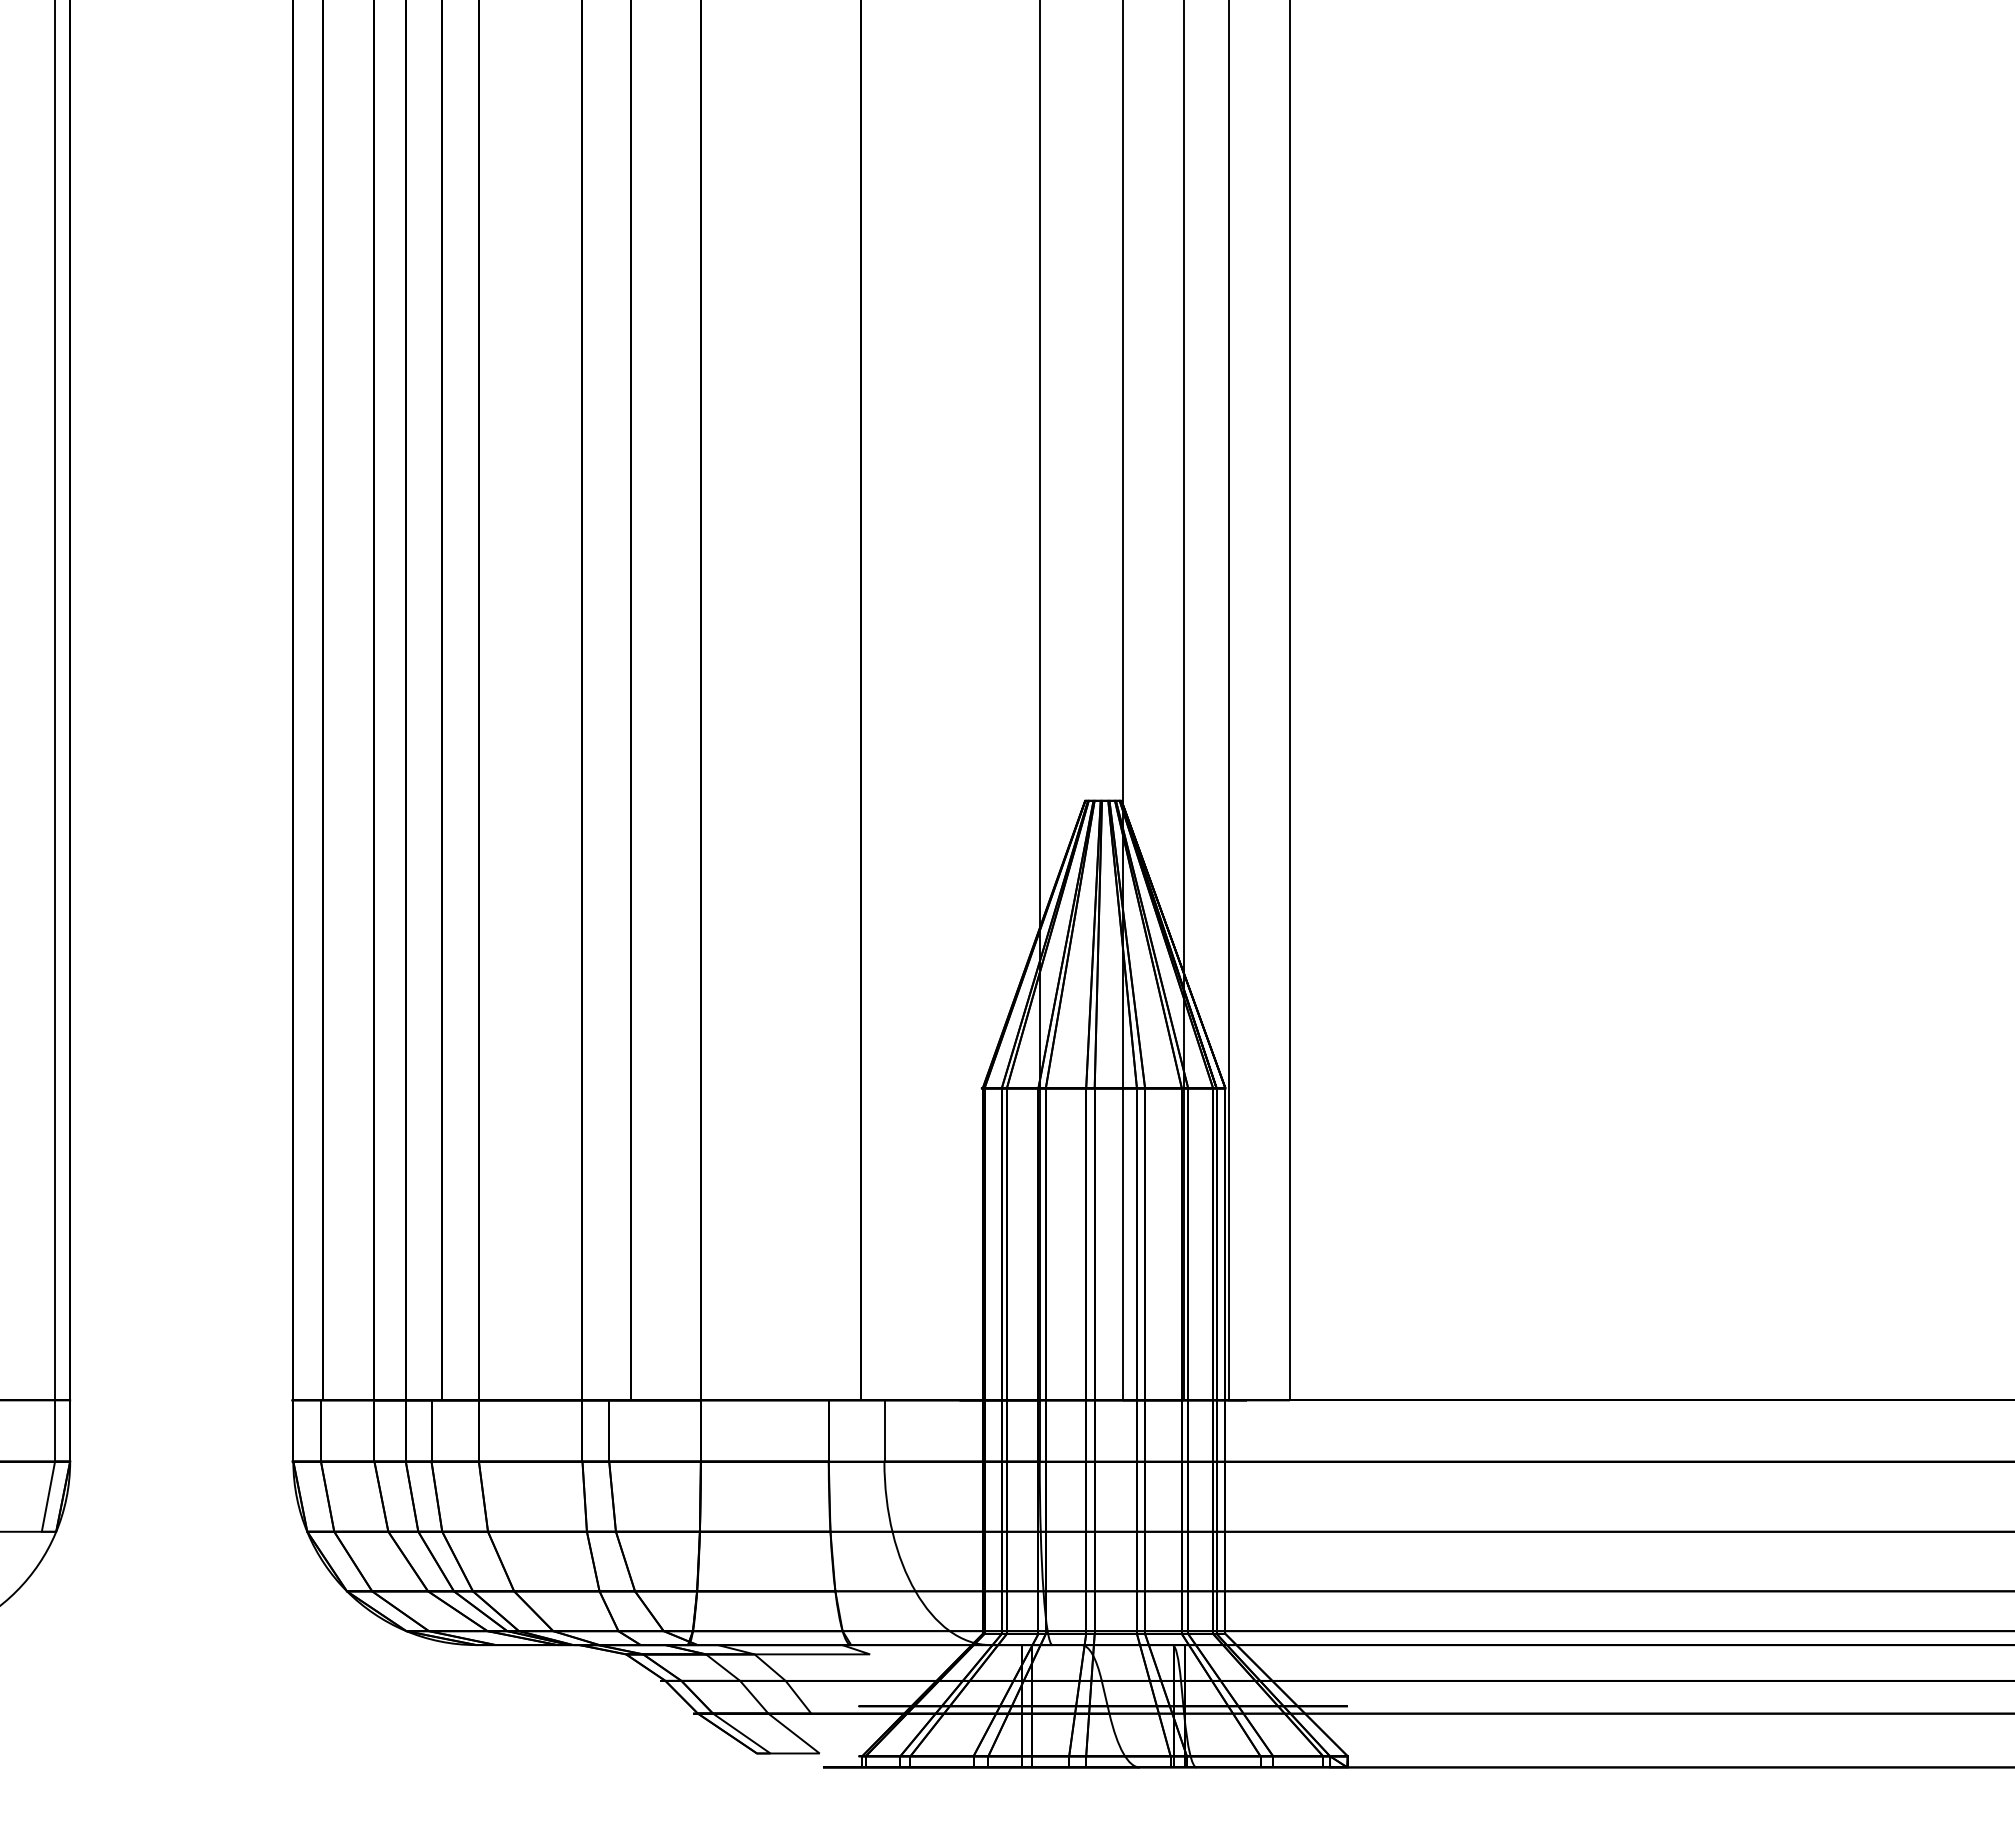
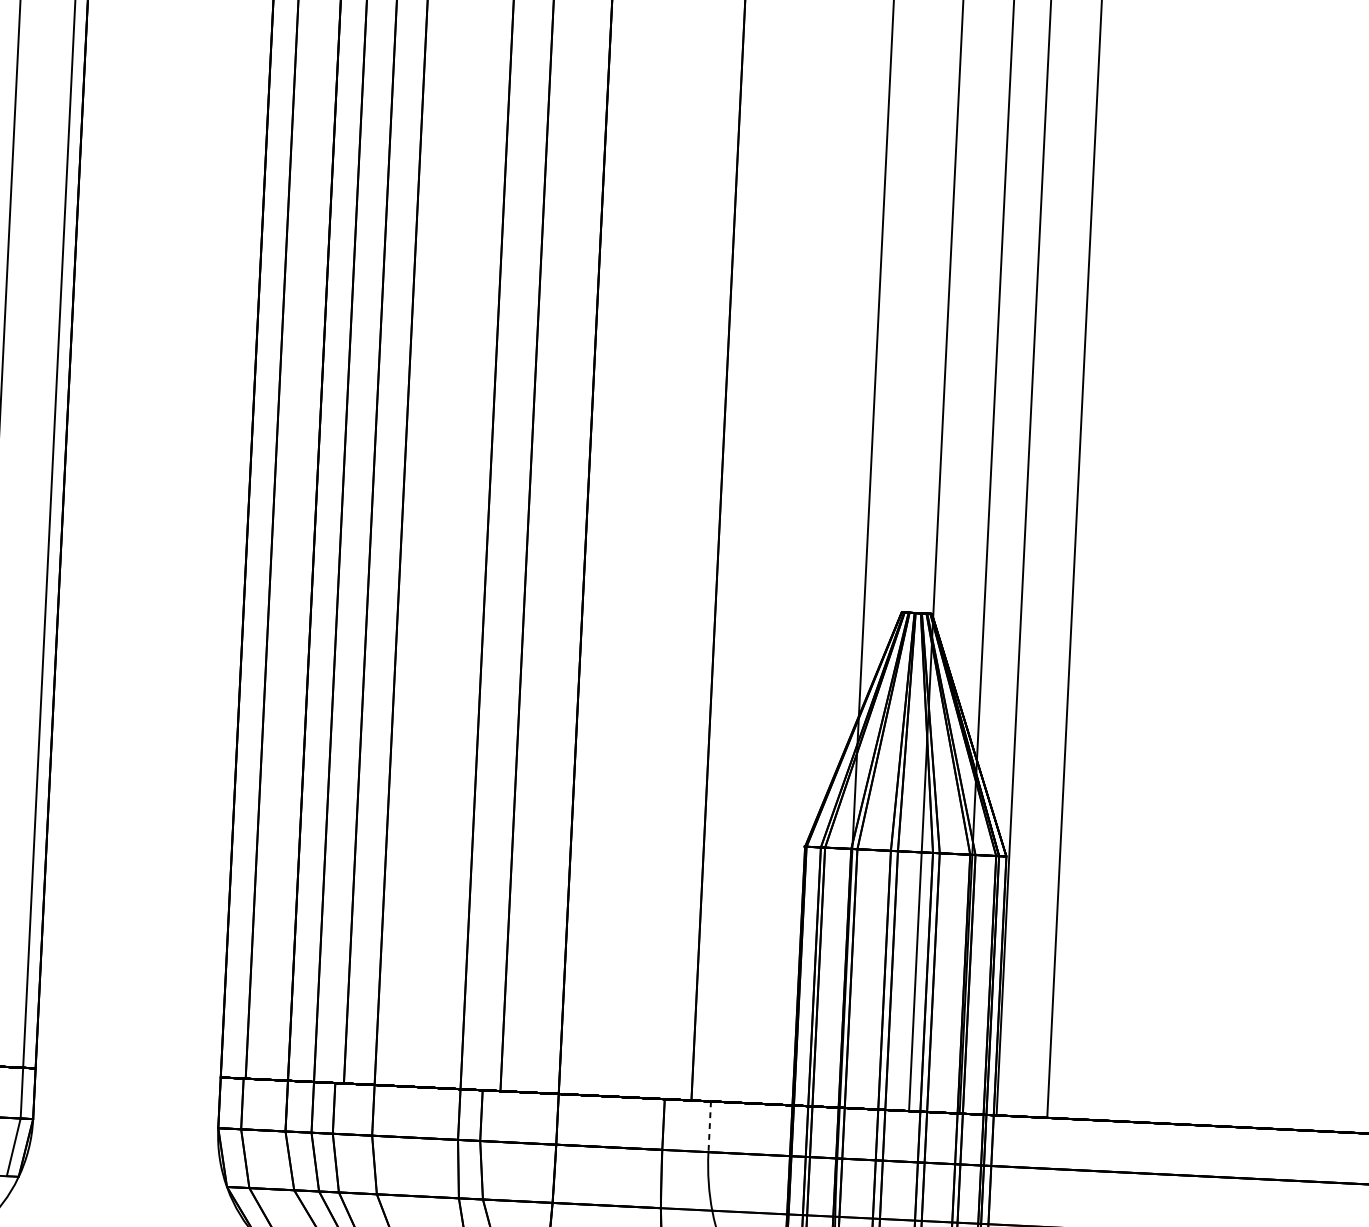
line: (884, 1430) -> (709, 1126), solid -> dashed

